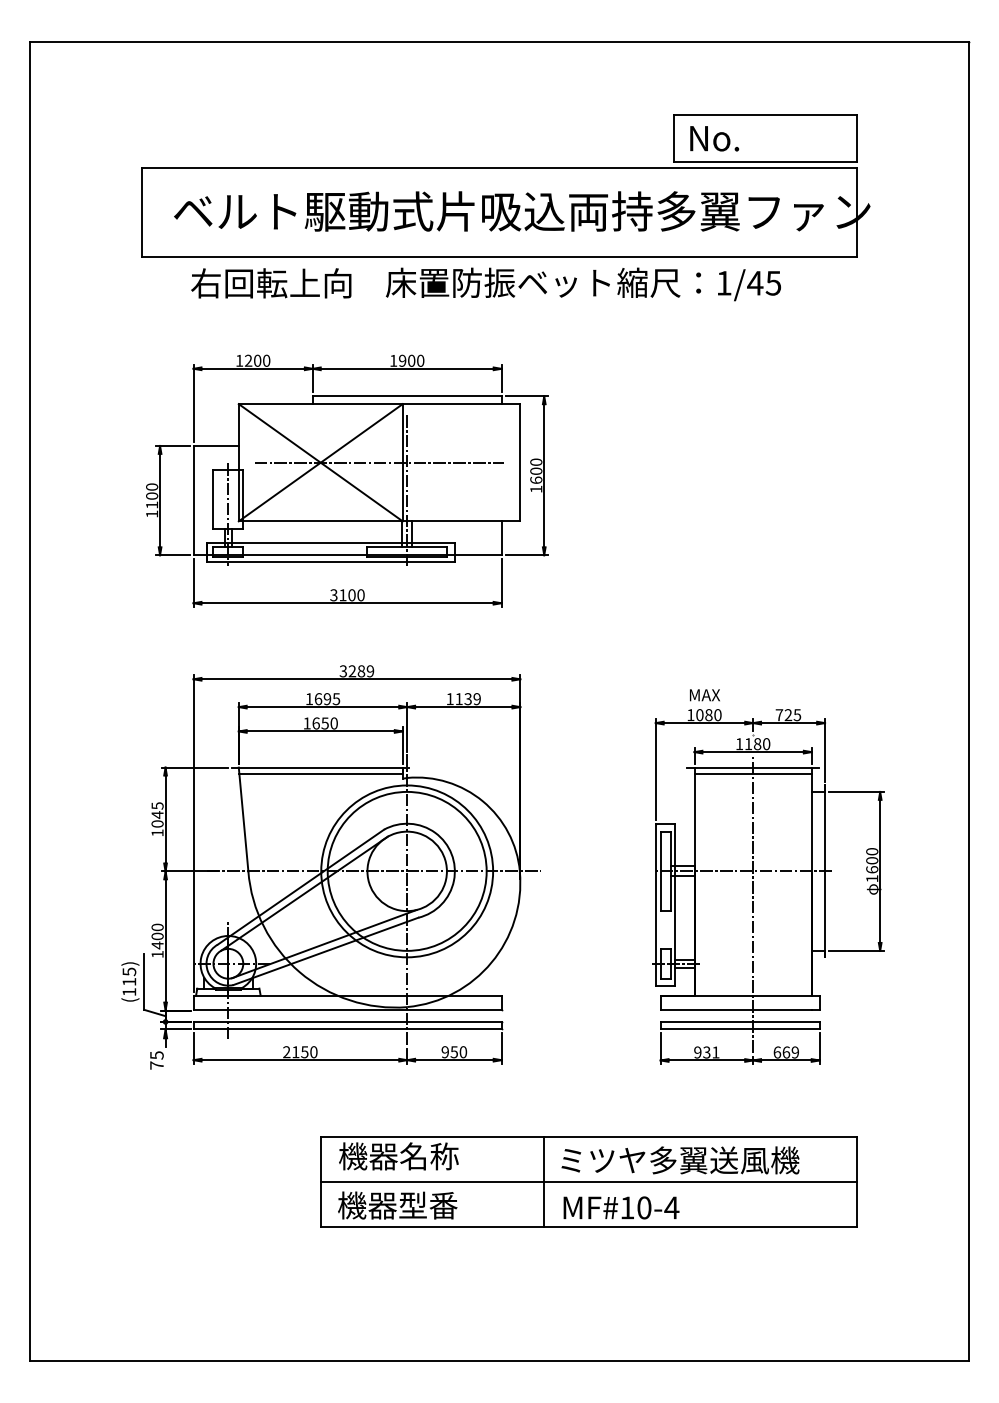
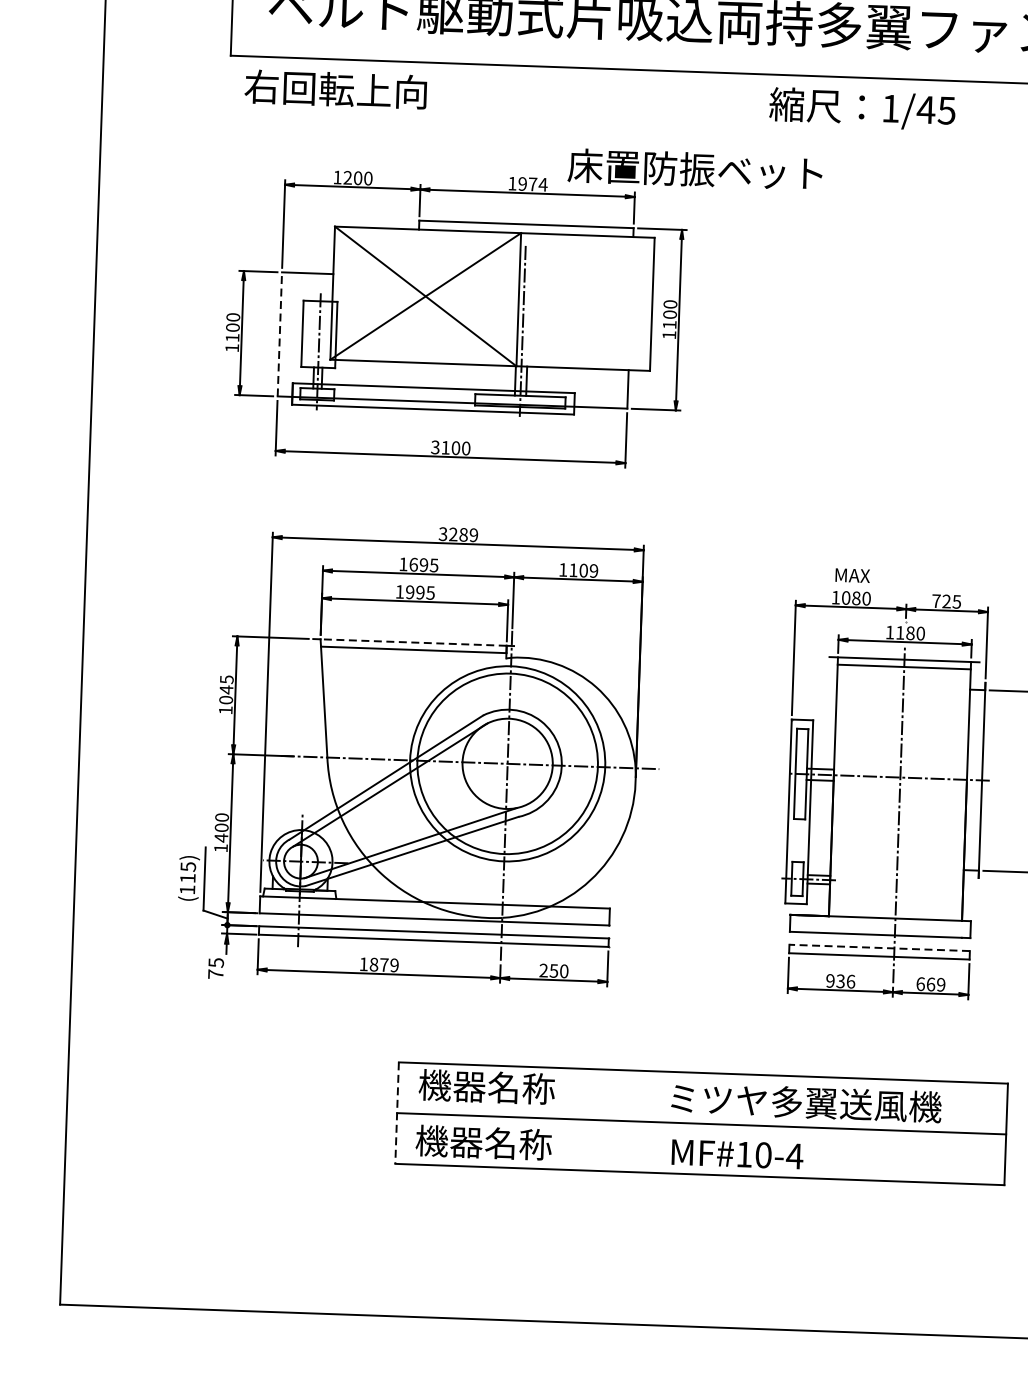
text: (497, 282) -> (694, 169), moved
text: (271, 283) -> (336, 89), moved
text: (416, 360) -> (538, 184), 1900 -> 1974
line: (379, 462) -> (492, 298), removed
text: (536, 479) -> (670, 324), 1600 -> 1100
line: (193, 500) -> (279, 334), solid -> dashed
text: (467, 699) -> (582, 571), 1139 -> 1109
text: (324, 723) -> (419, 592), 1650 -> 1995
line: (320, 767) -> (413, 642), solid -> dashed
line: (739, 1021) -> (878, 947), solid -> dashed
text: (300, 1052) -> (379, 965), 2150 -> 1879
text: (444, 1052) -> (542, 970), 950 -> 250
text: (715, 1052) -> (850, 981), 931 -> 936
line: (544, 1181) -> (651, 1121), removed
line: (320, 1182) -> (396, 1113), solid -> dashed
text: (428, 1205) -> (518, 1143), 機器型番 -> 機器名称

